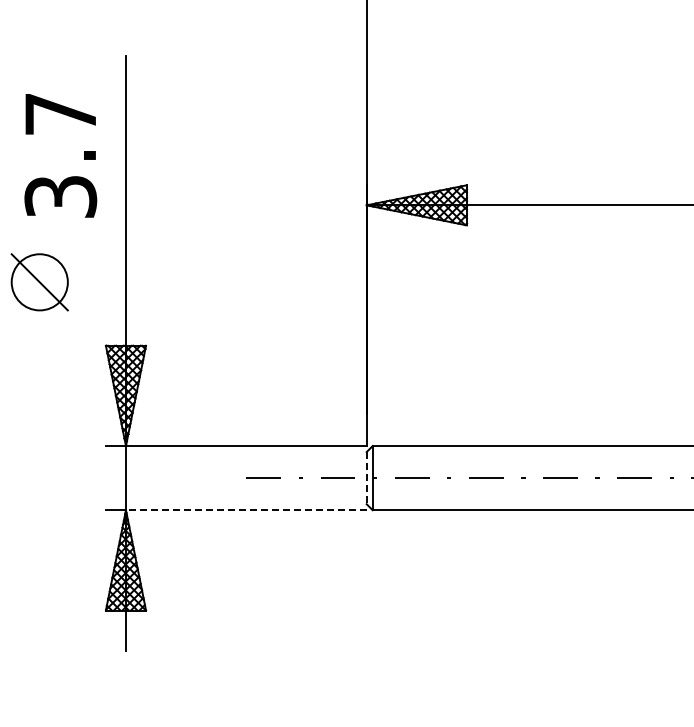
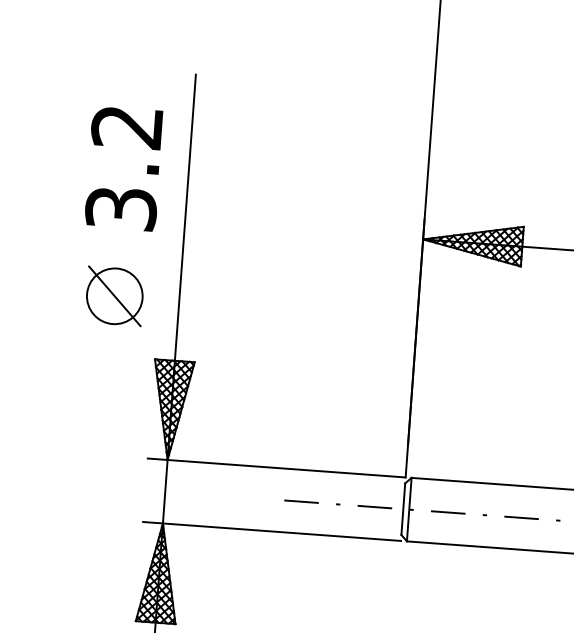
text: (59, 114) -> (125, 127), 3.7 -> 3.2
part: (39, 282) -> (114, 296), moved
line: (366, 478) -> (403, 509), dashed -> solid
line: (245, 510) -> (281, 532), dashed -> solid

